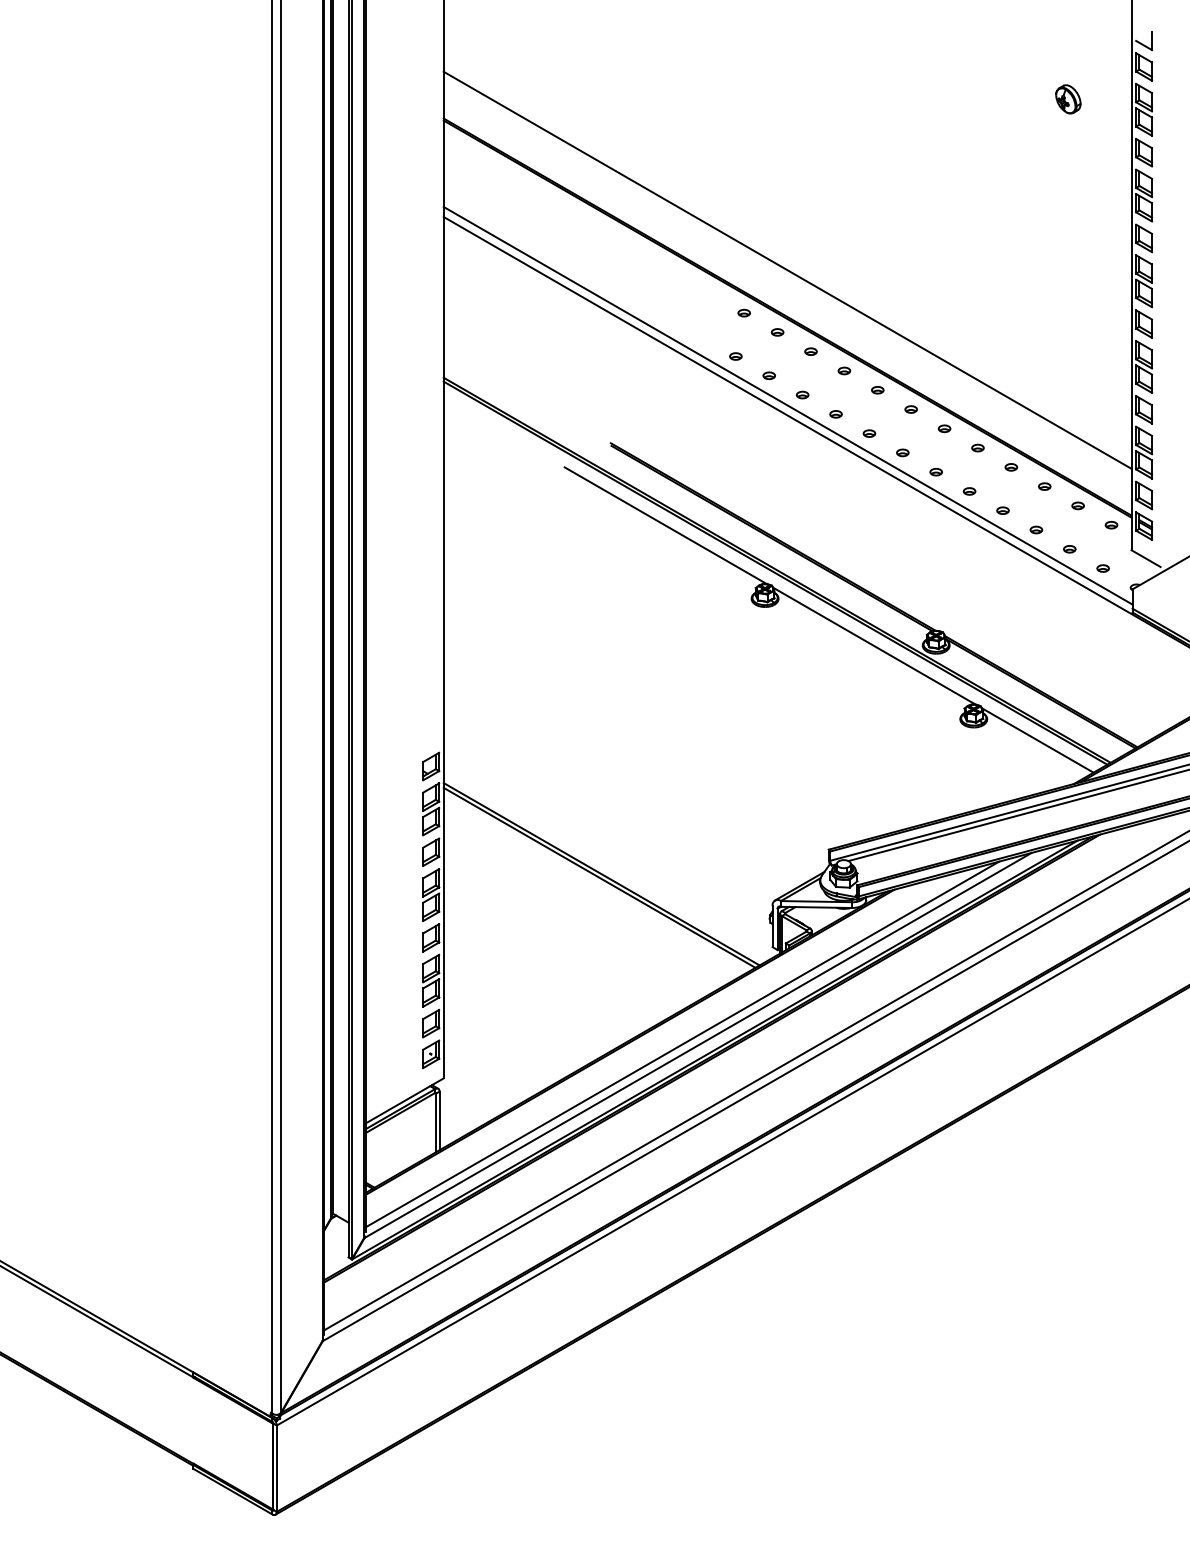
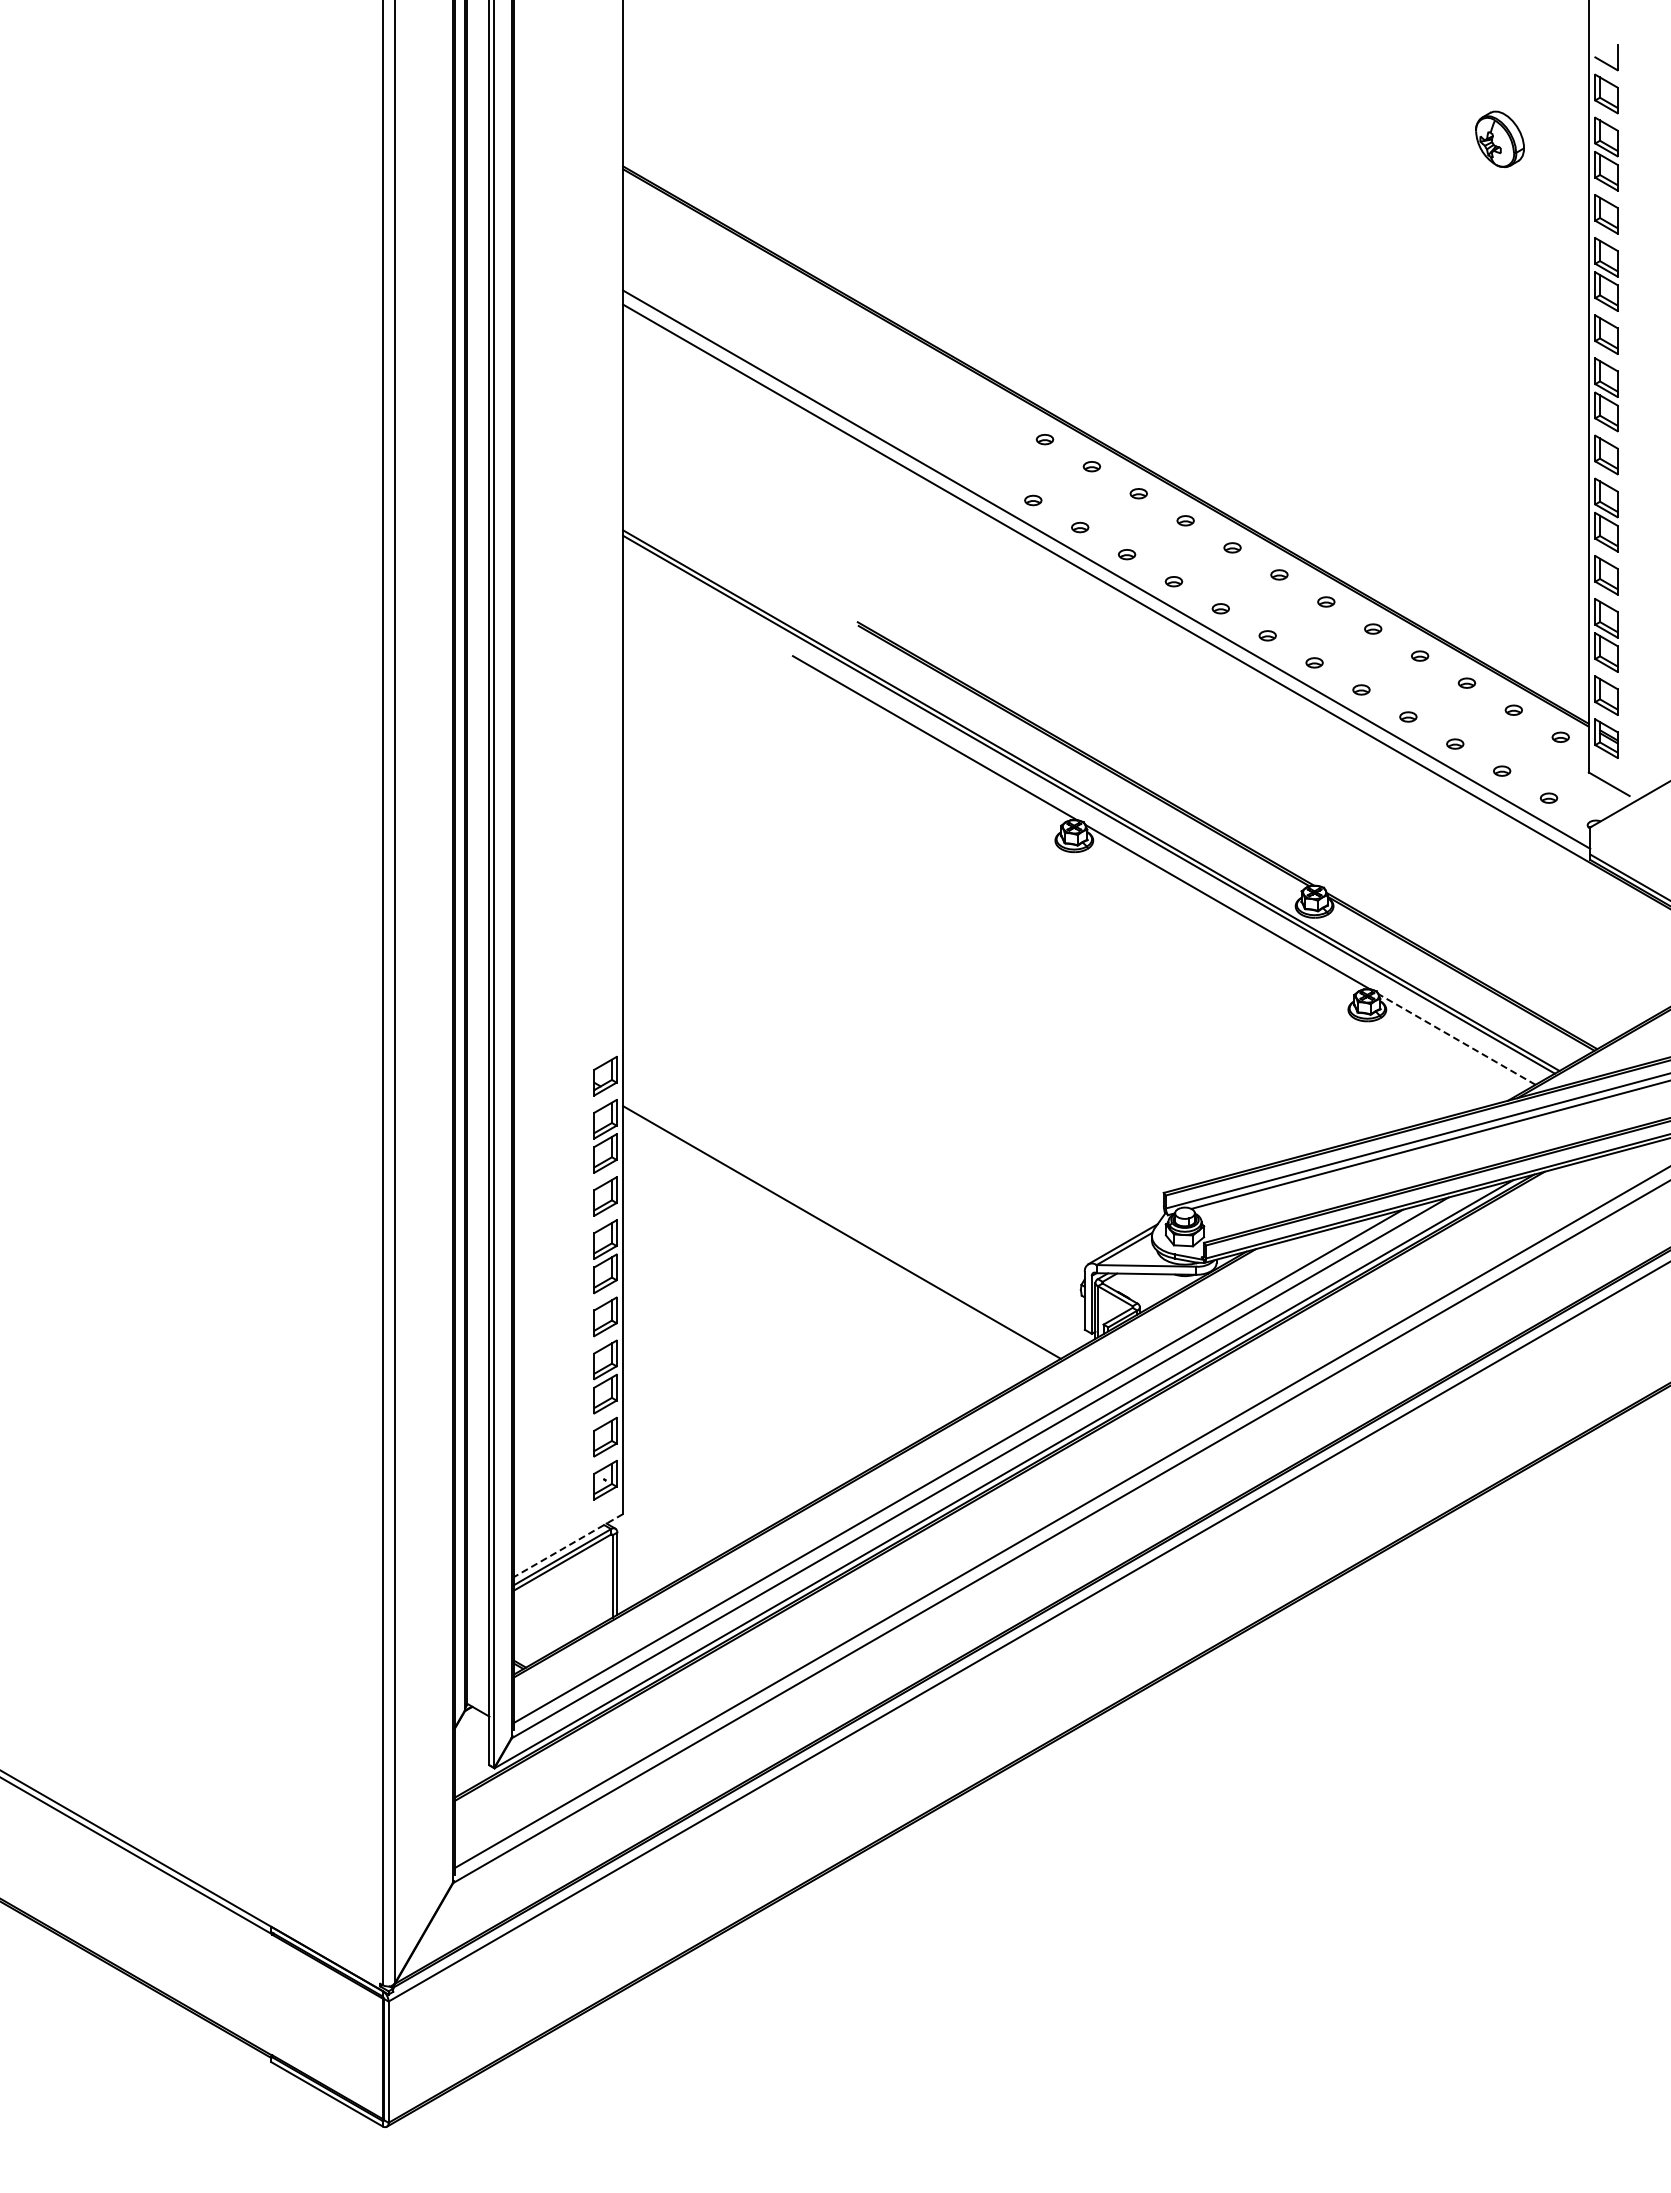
part: (1068, 99) -> (1500, 139), size x1.4
line: (787, 270) -> (1105, 379), removed
line: (1037, 740) -> (1456, 1039), solid -> dashed
line: (601, 874) -> (844, 1227), removed
line: (404, 1100) -> (568, 1545), solid -> dashed

